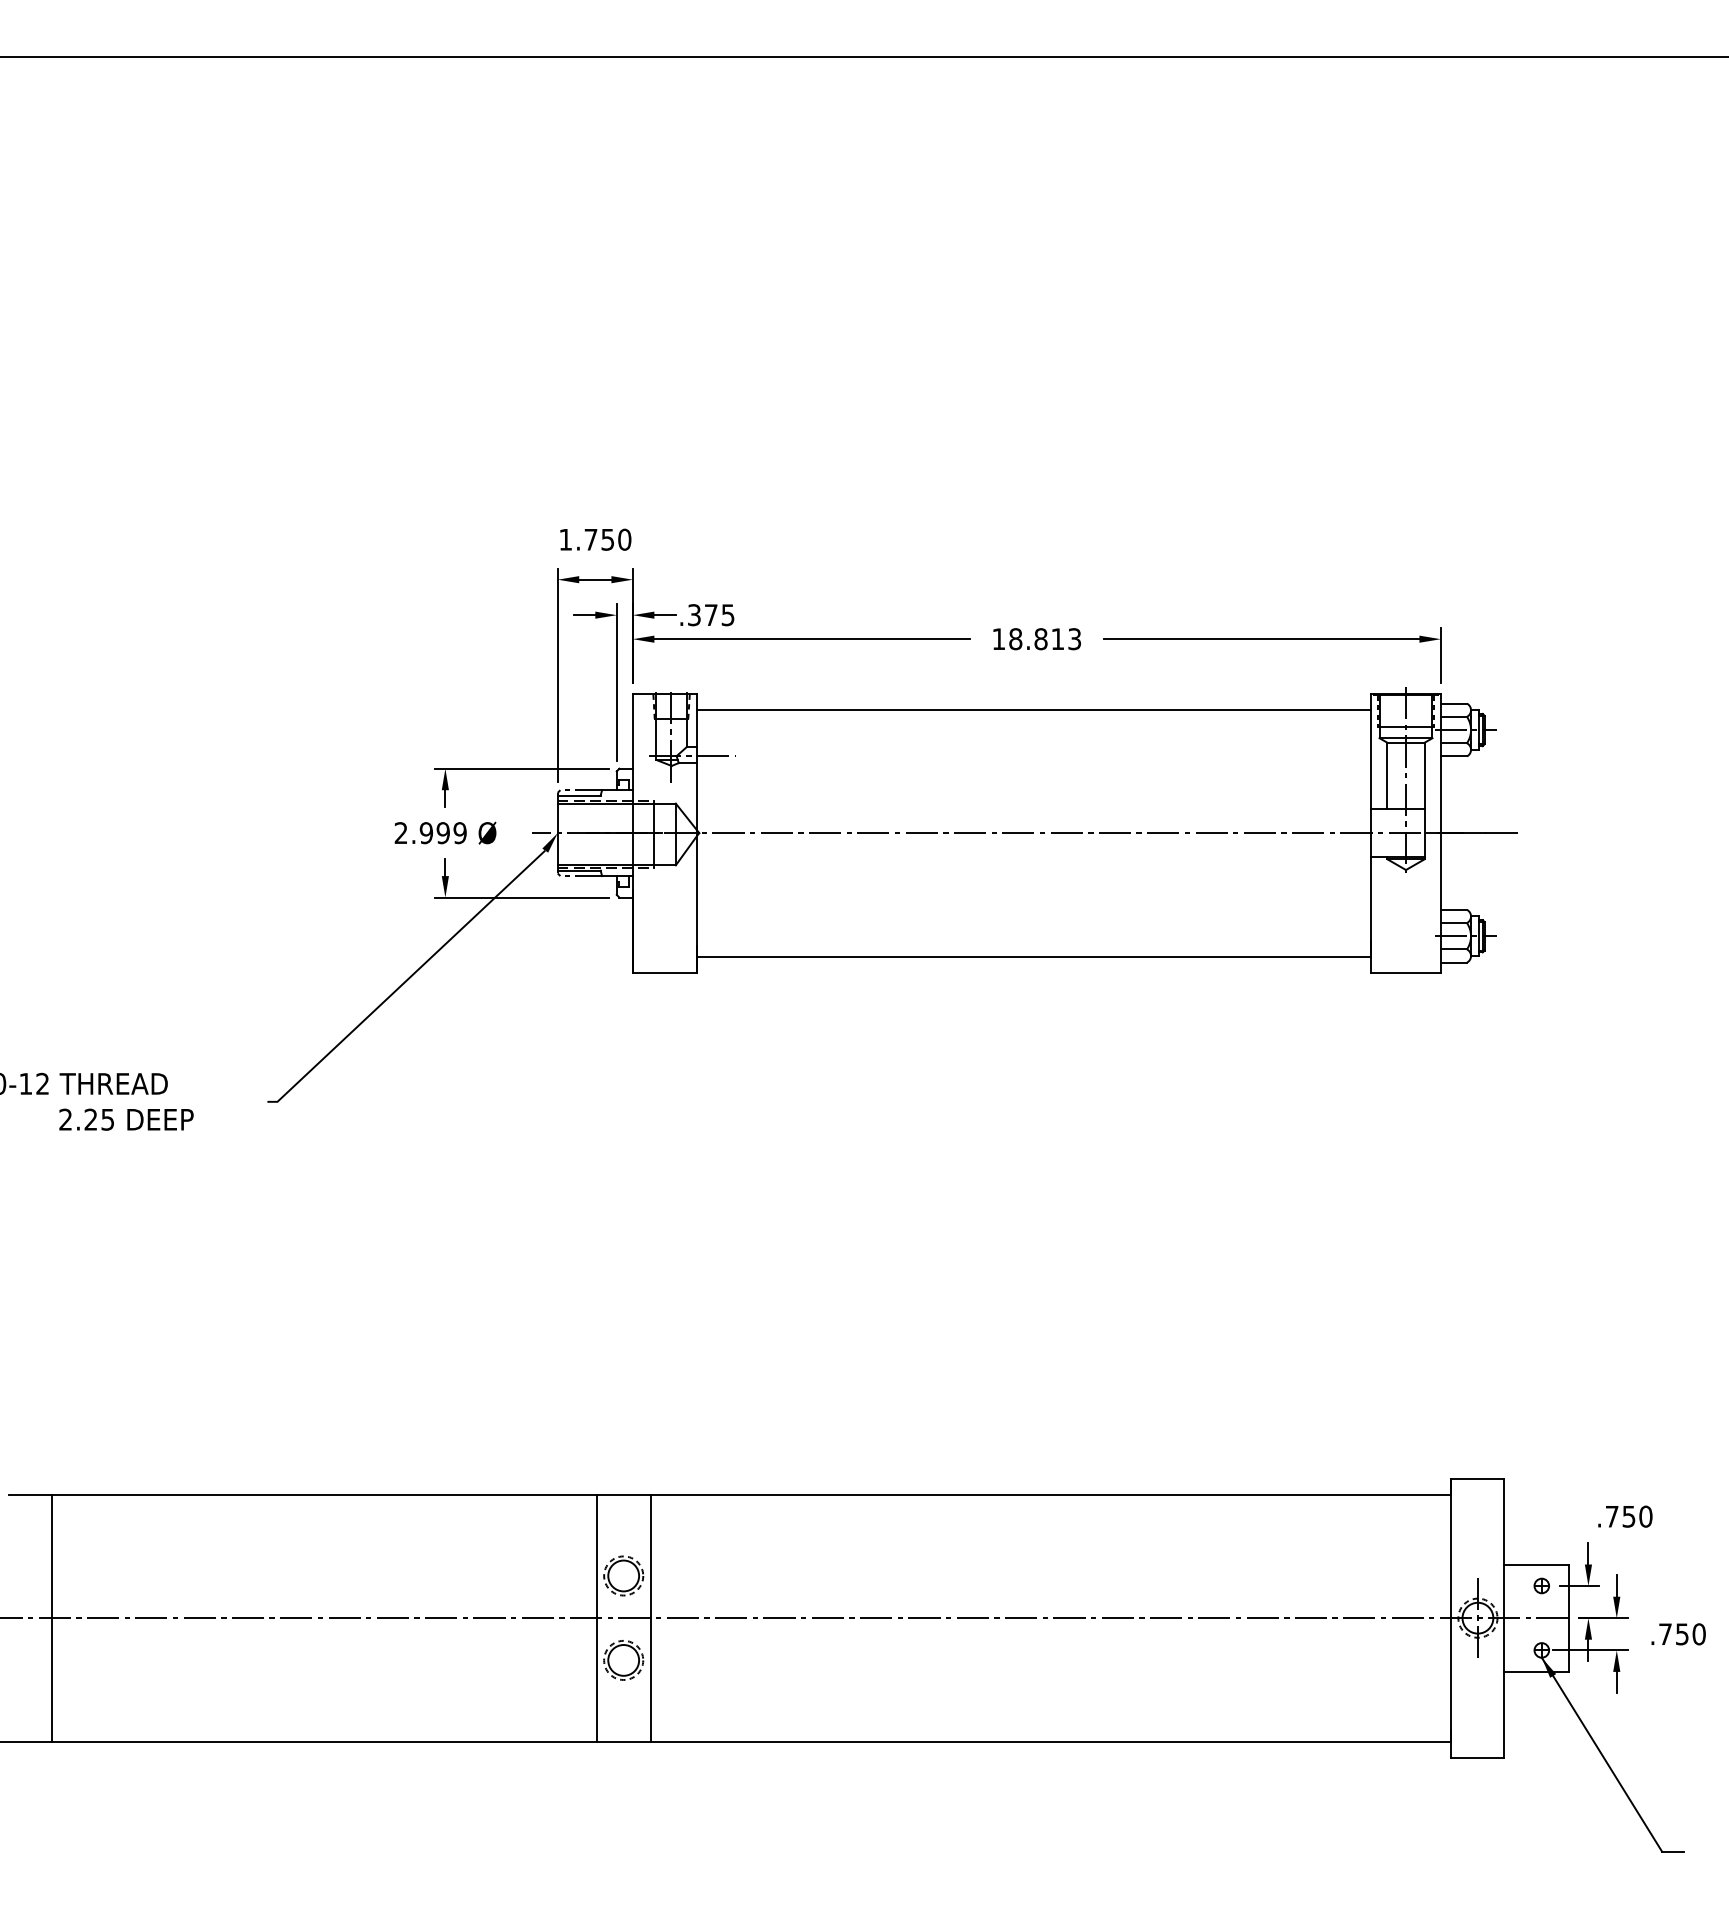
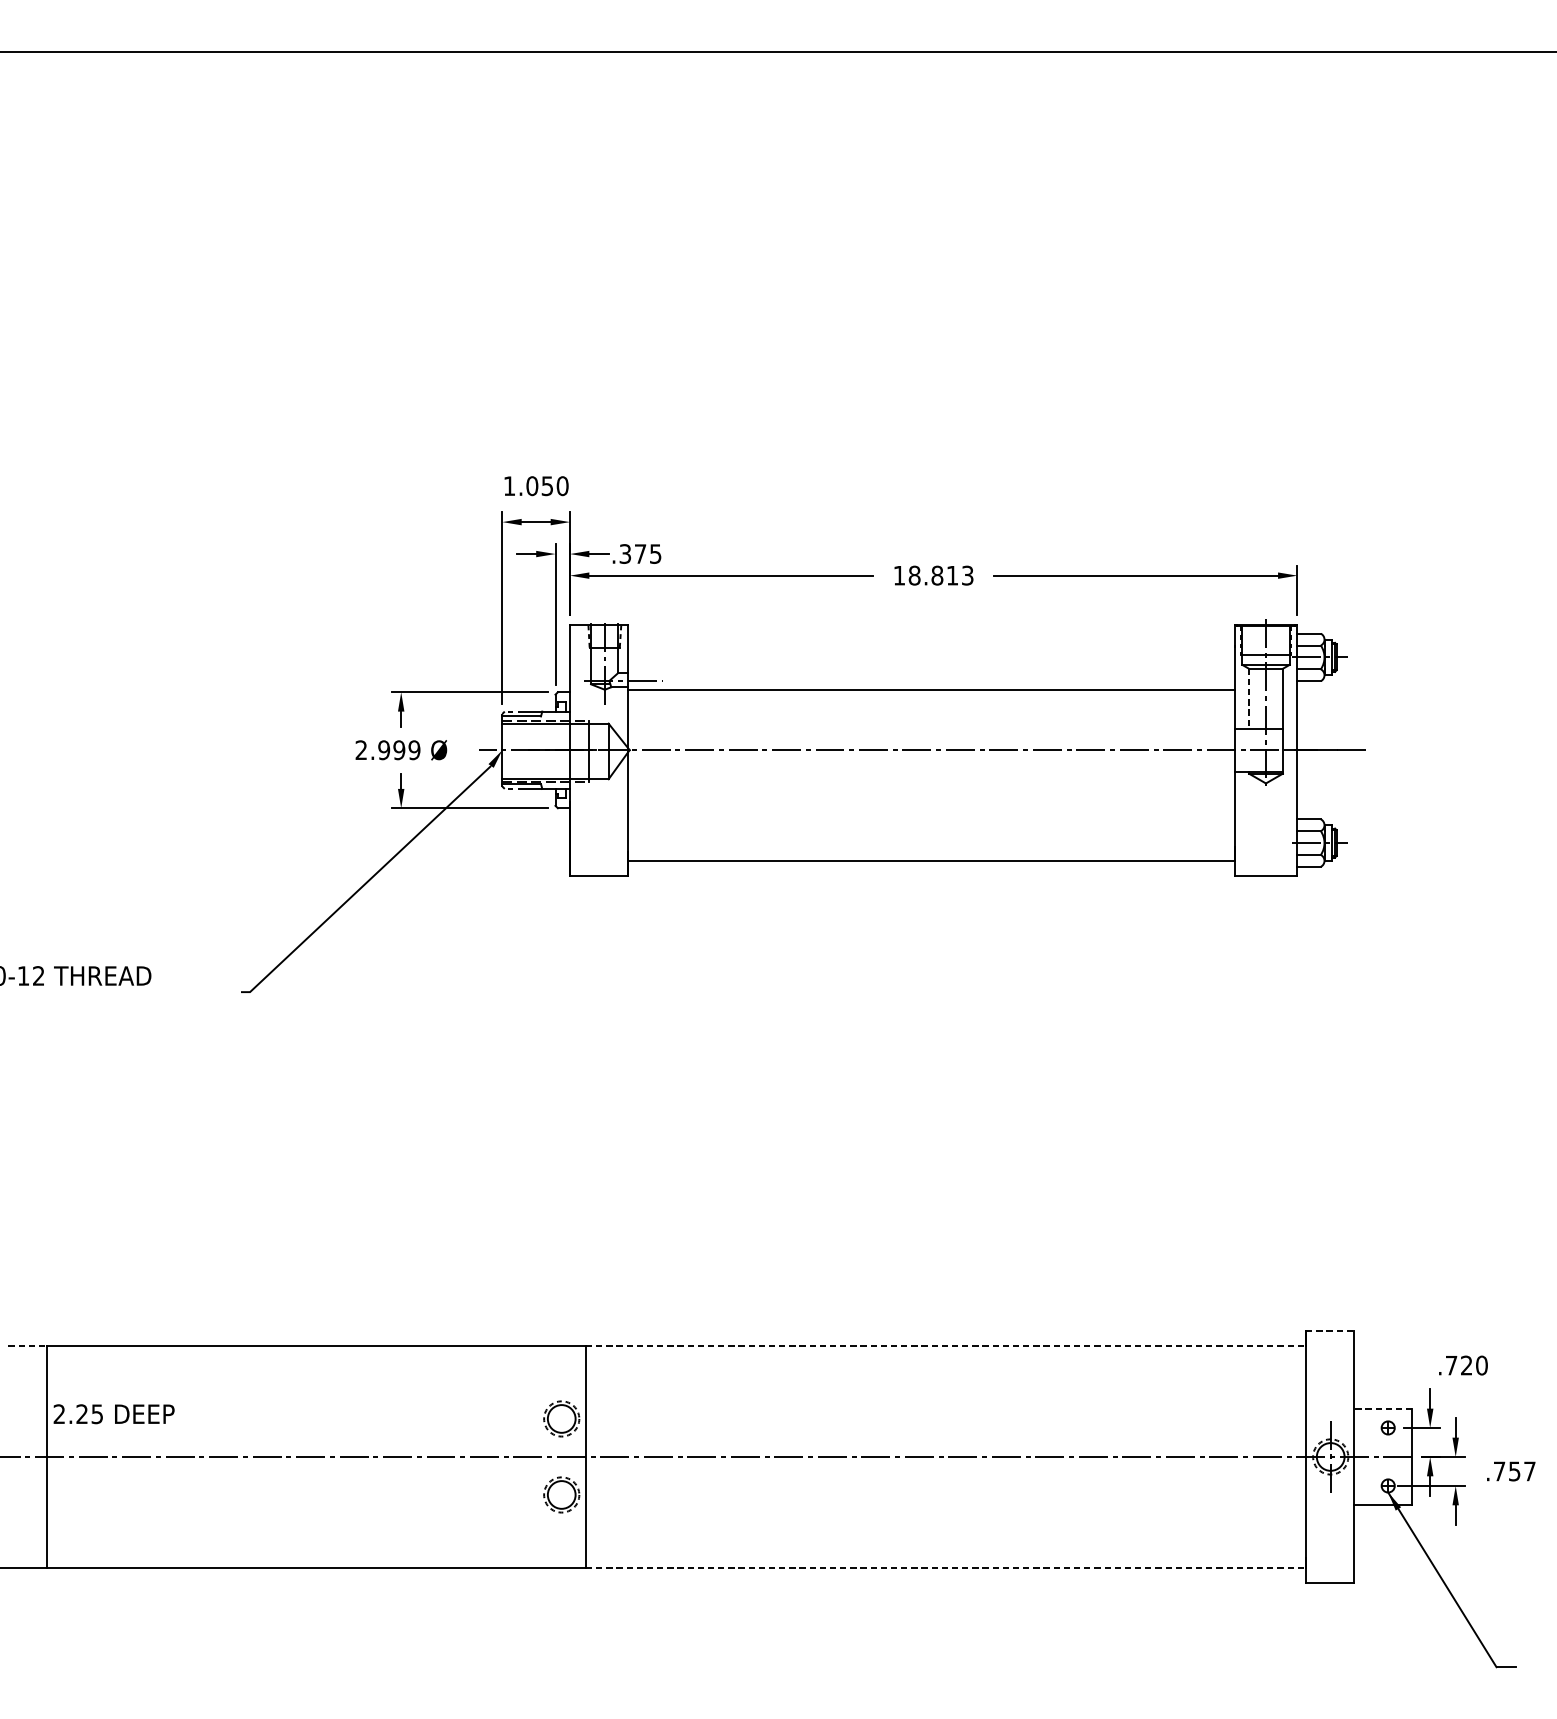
text: (590, 539) -> (531, 485), 1.750 -> 1.050
line: (1034, 709) -> (931, 689), moved
line: (1387, 776) -> (1249, 699), solid -> dashed
text: (126, 1119) -> (114, 1414), moved
line: (1477, 1478) -> (1330, 1331), solid -> dashed
line: (31, 1494) -> (28, 1345), solid -> dashed
line: (1050, 1494) -> (945, 1345), solid -> dashed
text: (1628, 1516) -> (1466, 1365), .750 -> .720
line: (1535, 1564) -> (1382, 1408), solid -> dashed
line: (596, 1617) -> (537, 1456), removed
text: (1698, 1634) -> (1529, 1471), .750 -> .757
line: (1050, 1741) -> (945, 1567), solid -> dashed

